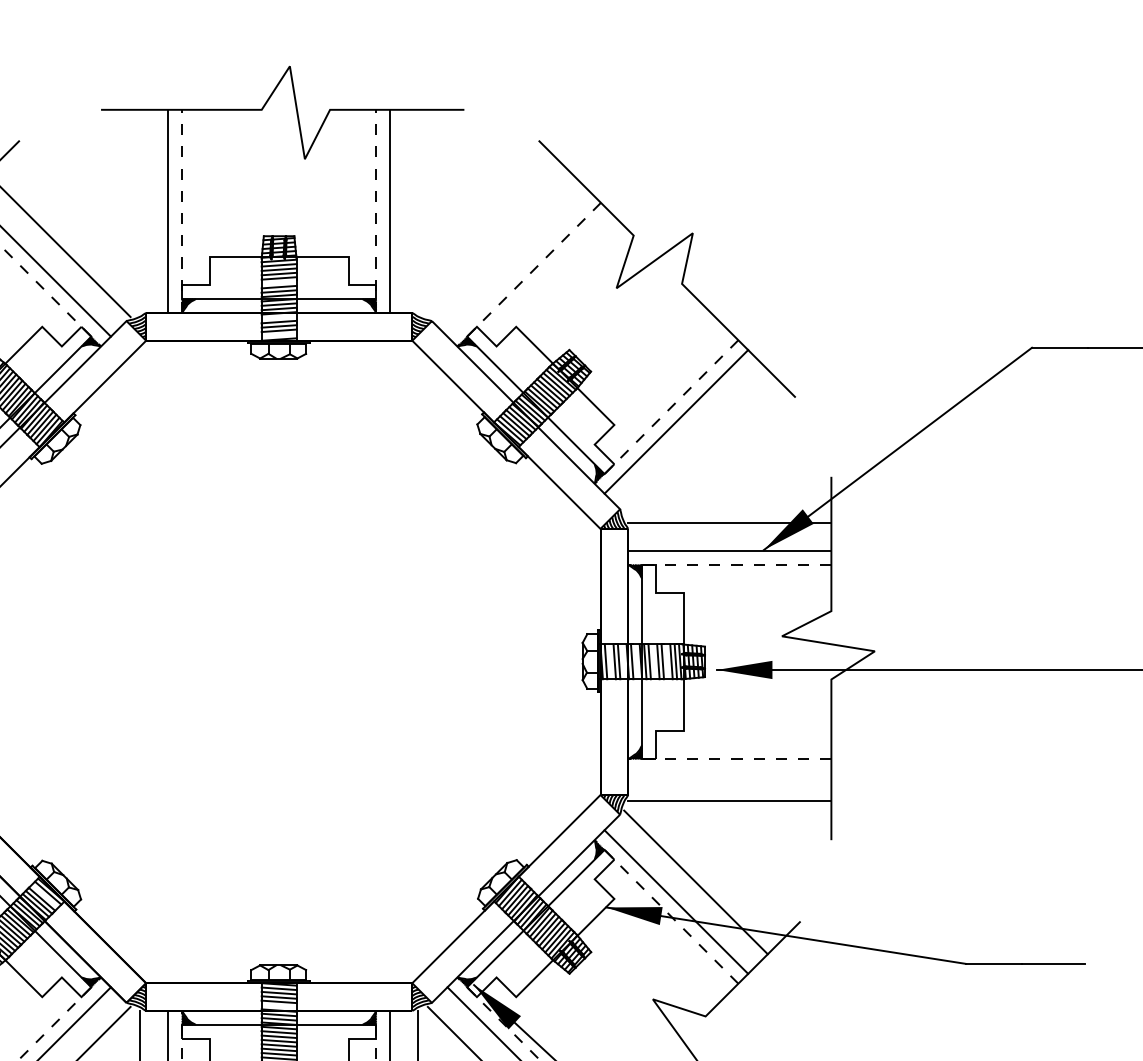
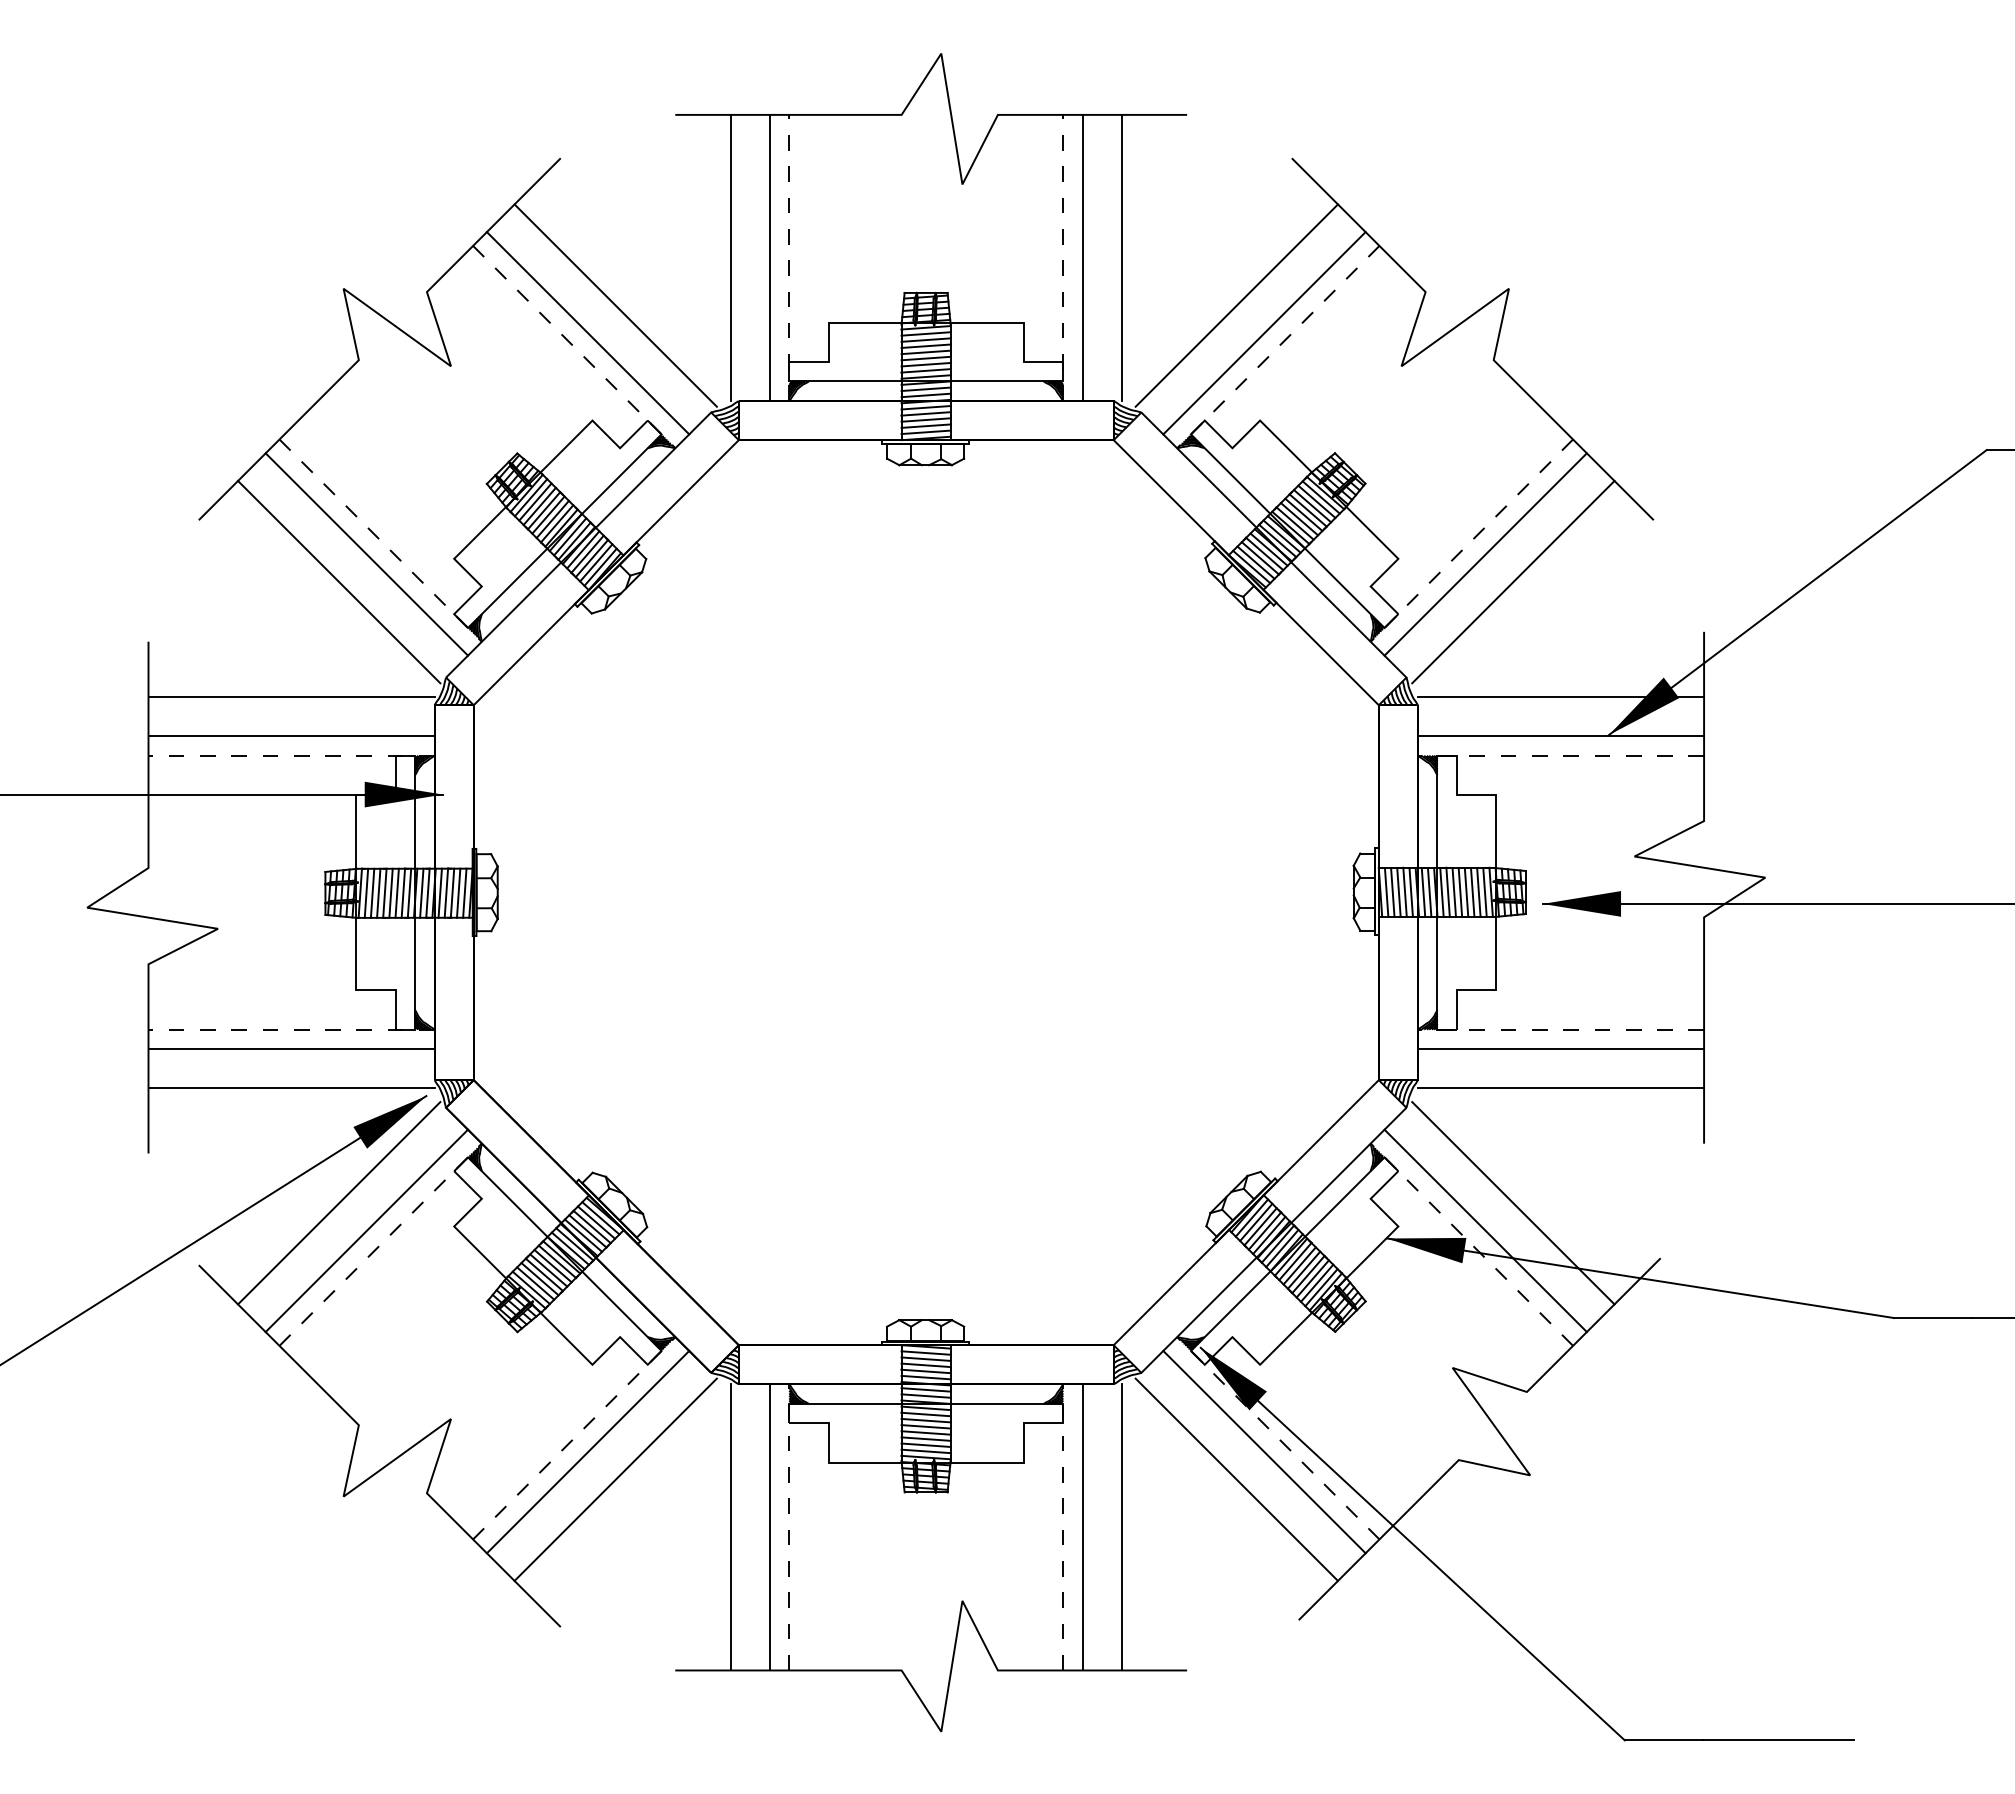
line: (140, 211) -> (730, 257), added
line: (417, 211) -> (1121, 257), added
line: (499, 245) -> (1236, 305), added
line: (519, 265) -> (1264, 333), added
line: (278, 282) -> (925, 358), added
line: (278, 317) -> (925, 407), added
line: (278, 335) -> (925, 432), added
line: (696, 441) -> (1513, 581), added
line: (610, 661) -> (1392, 892), added
line: (622, 661) -> (1410, 892), added
line: (636, 661) -> (1429, 892), added
line: (653, 661) -> (1453, 892), added
line: (666, 661) -> (1472, 892), added
line: (729, 773) -> (1560, 1049), added
line: (45, 896) -> (596, 1222), added
line: (278, 1006) -> (925, 1377), added

